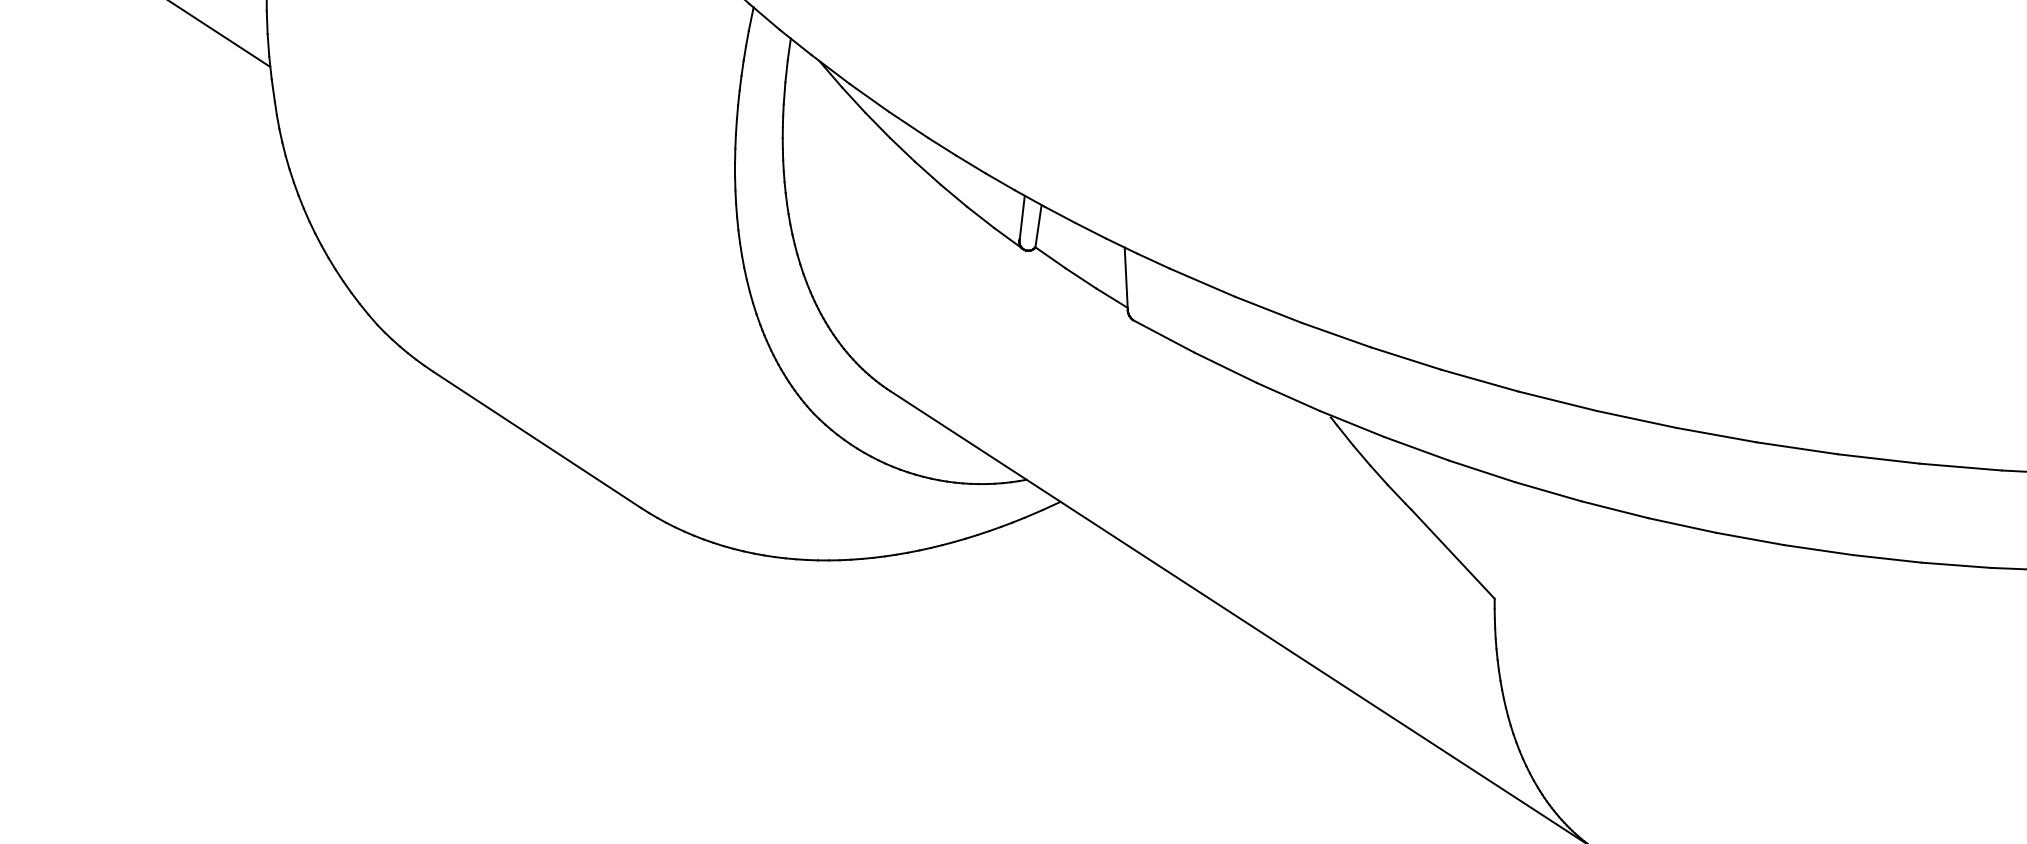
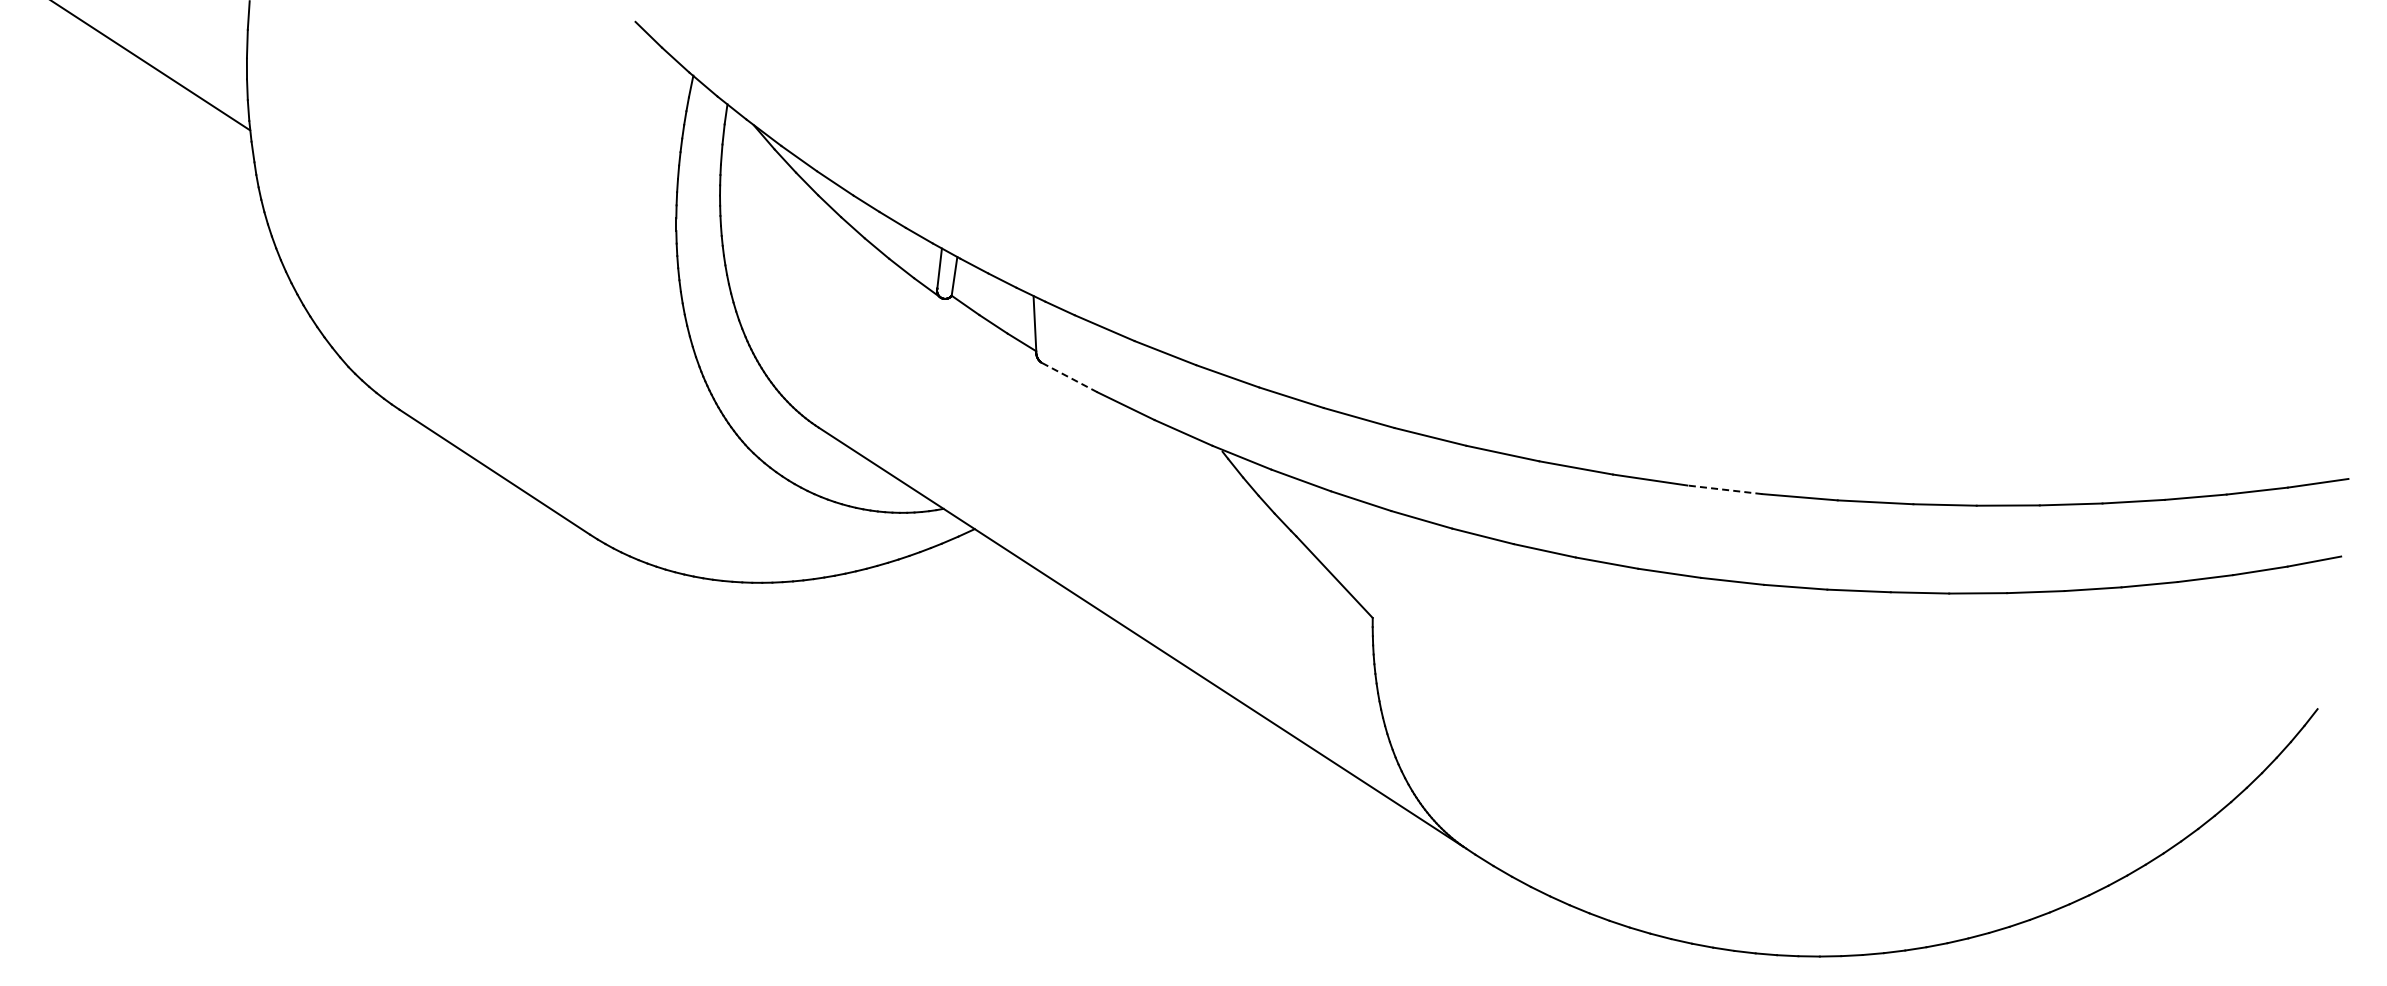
line: (1163, 336) -> (1069, 377), solid -> dashed
line: (1878, 458) -> (1724, 489), solid -> dashed

